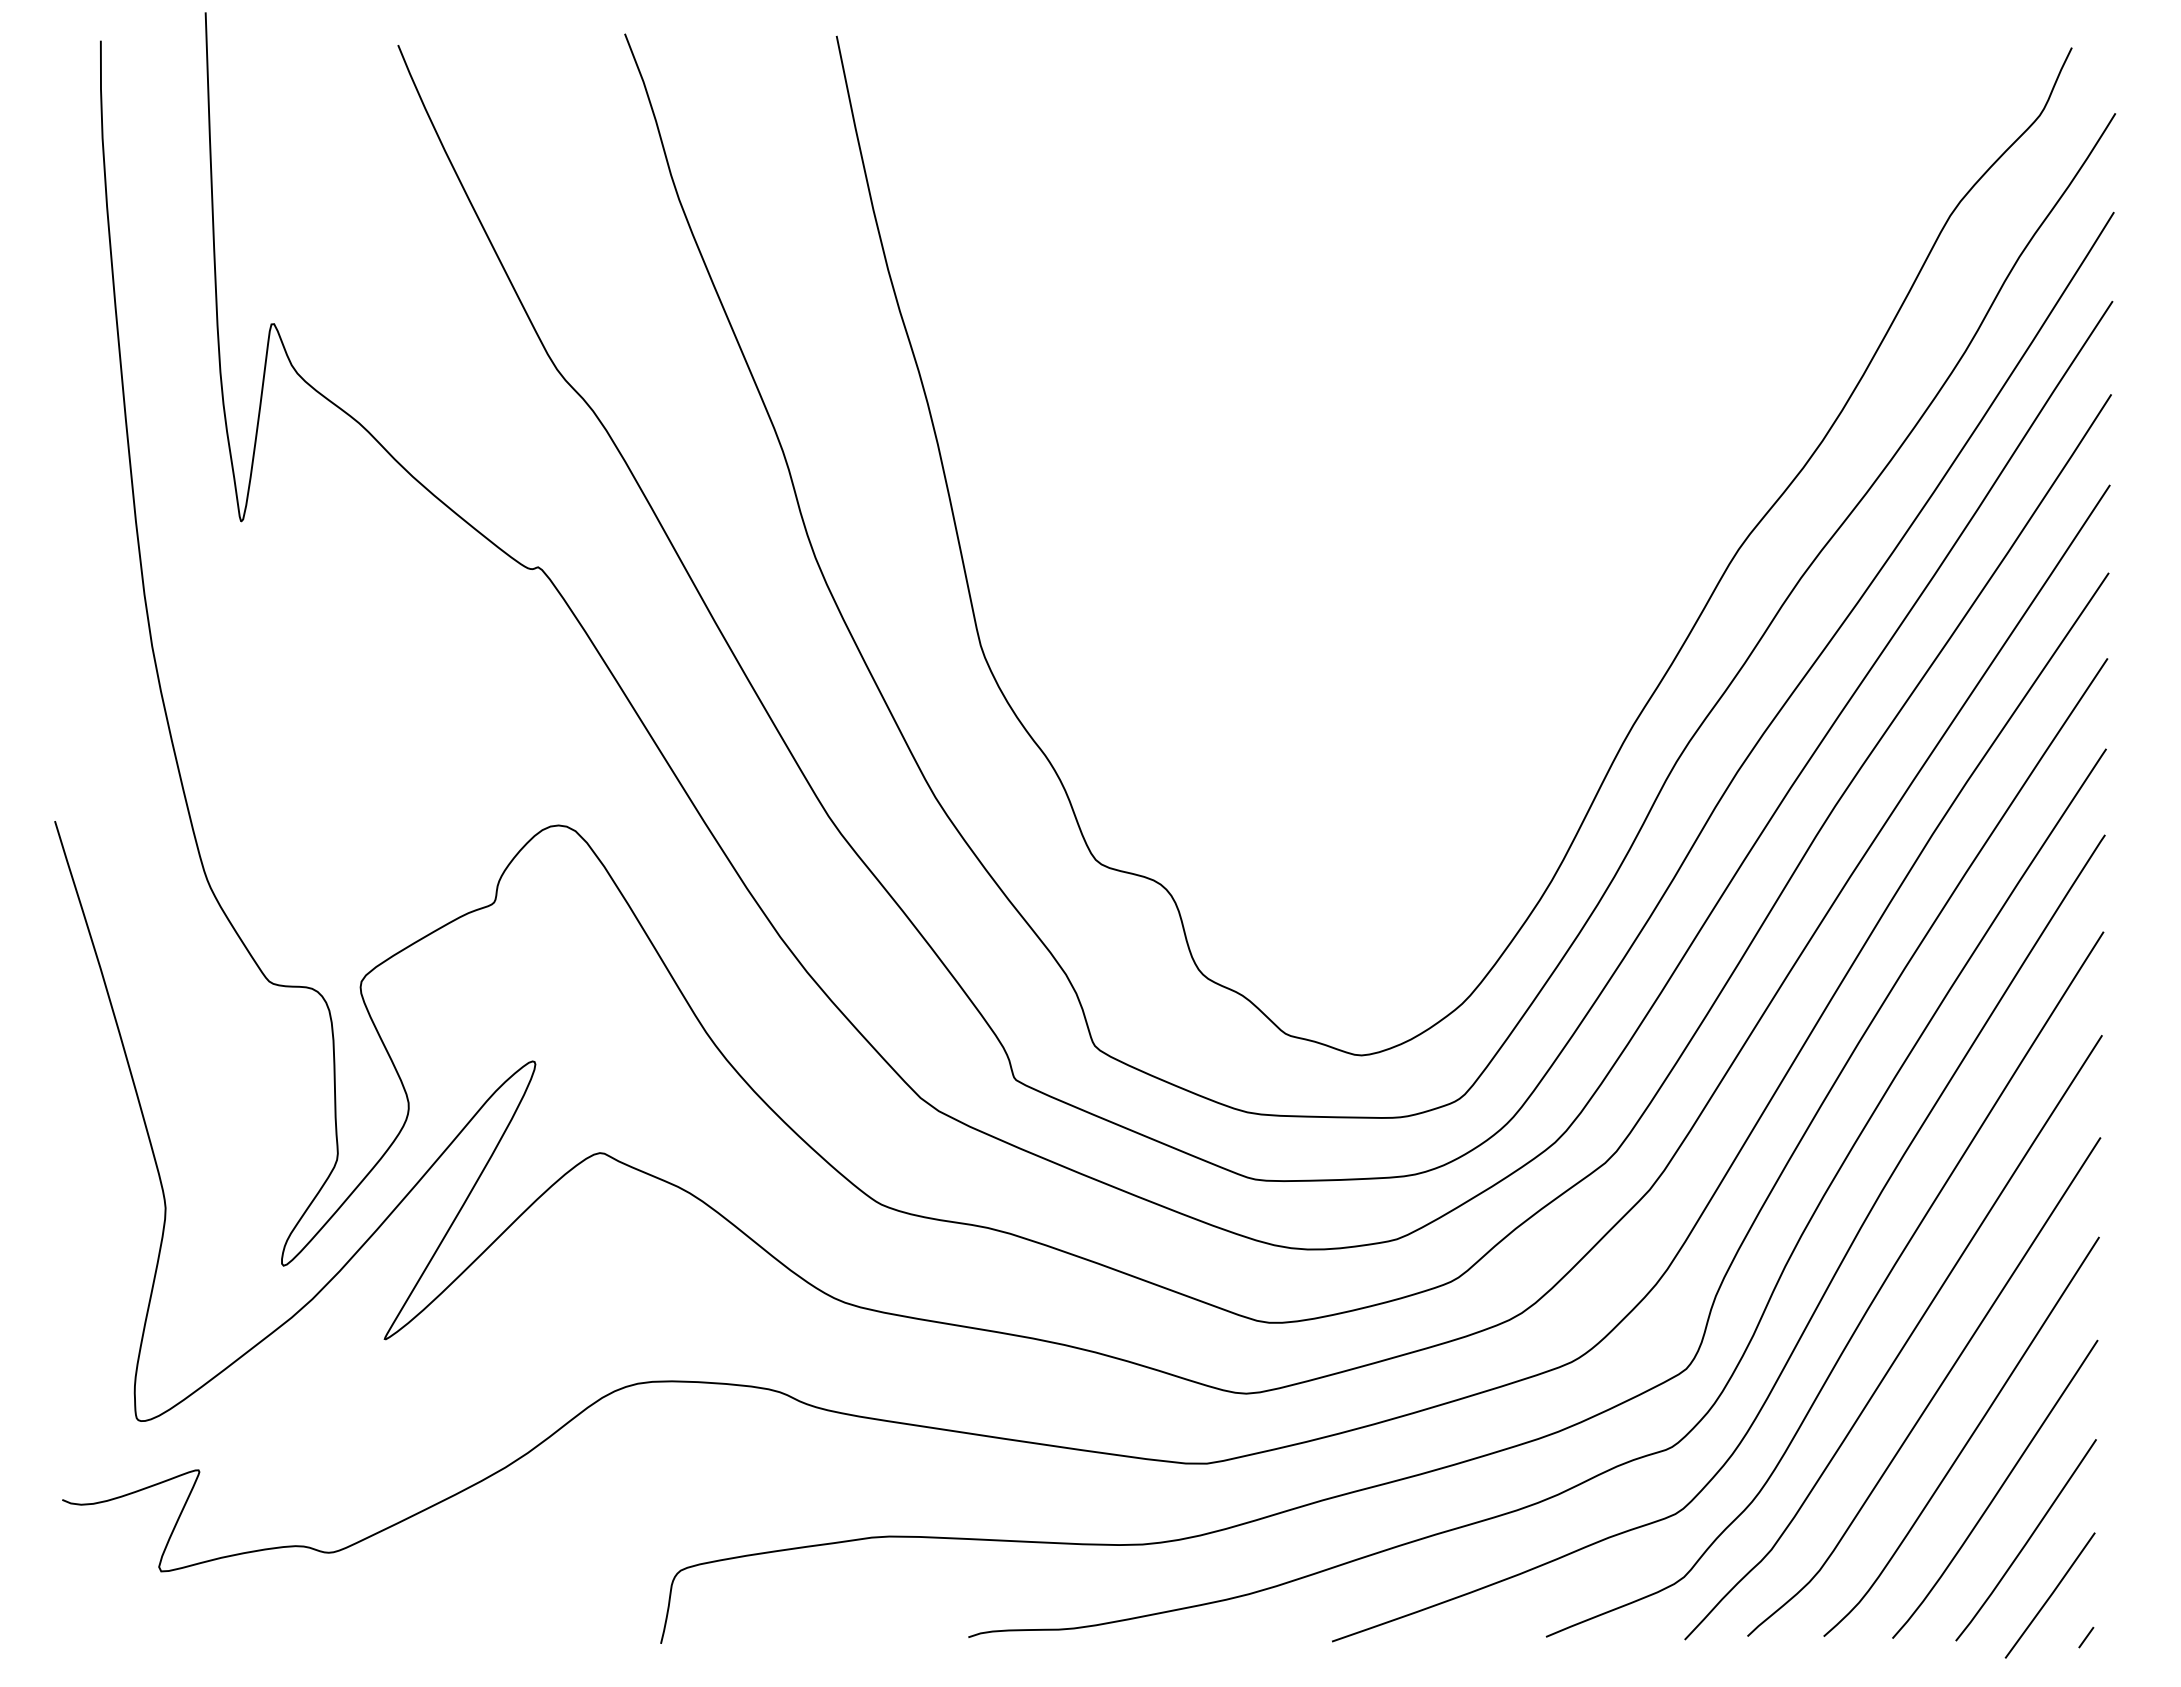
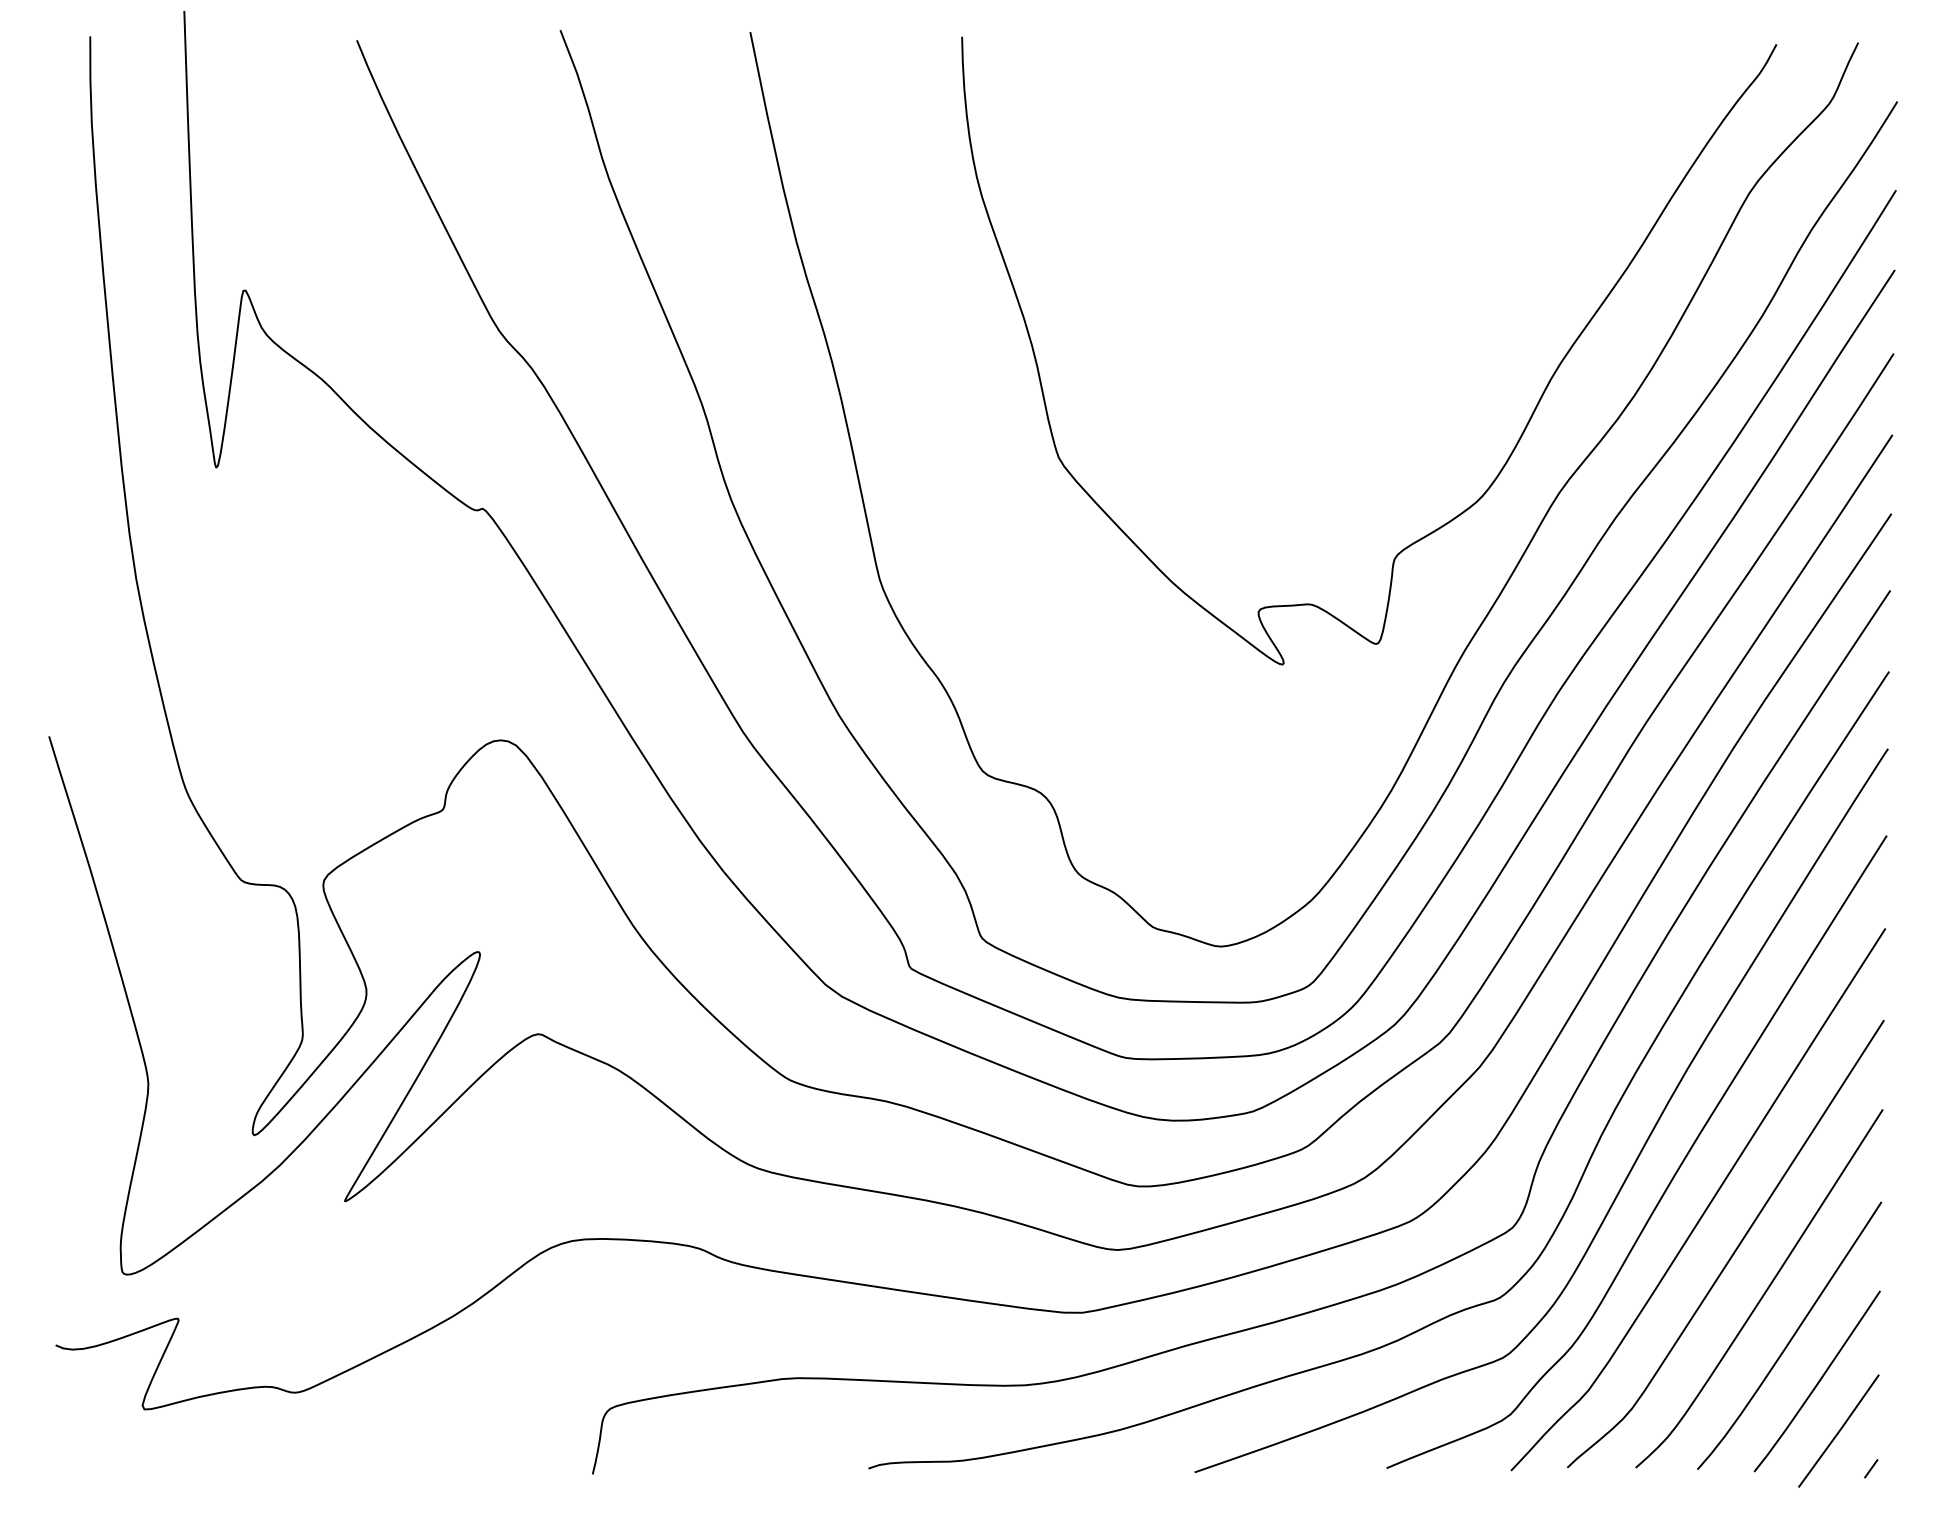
curve: (1698, 479) -> (1523, 429), added

